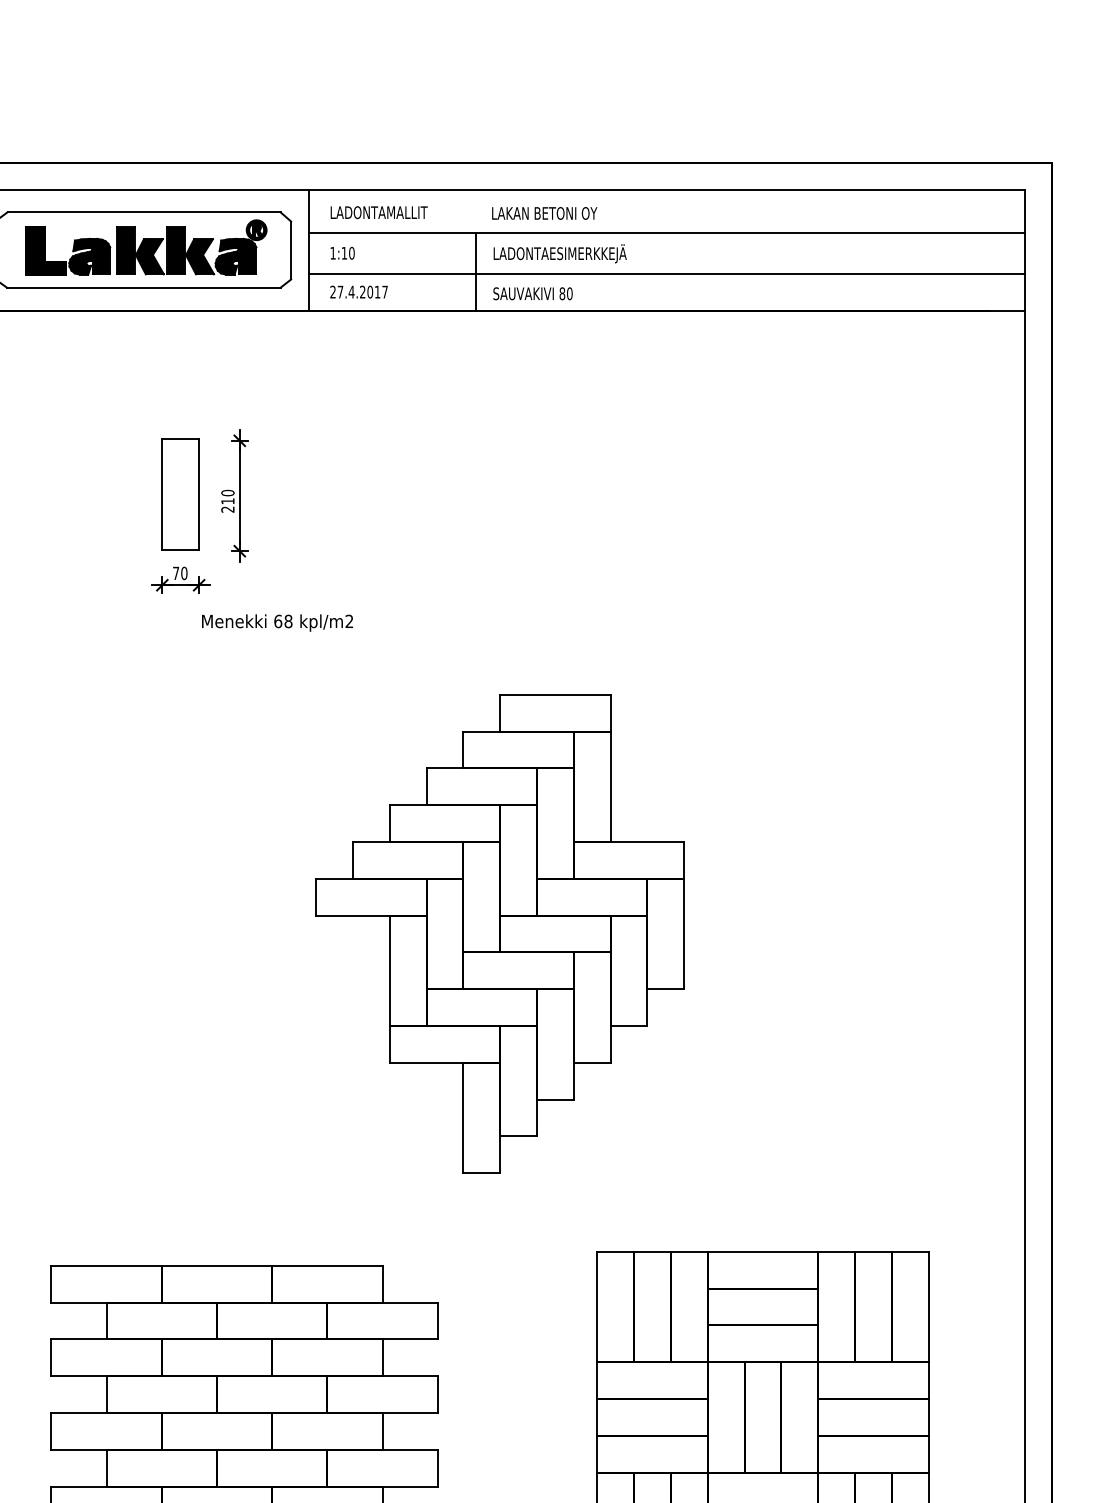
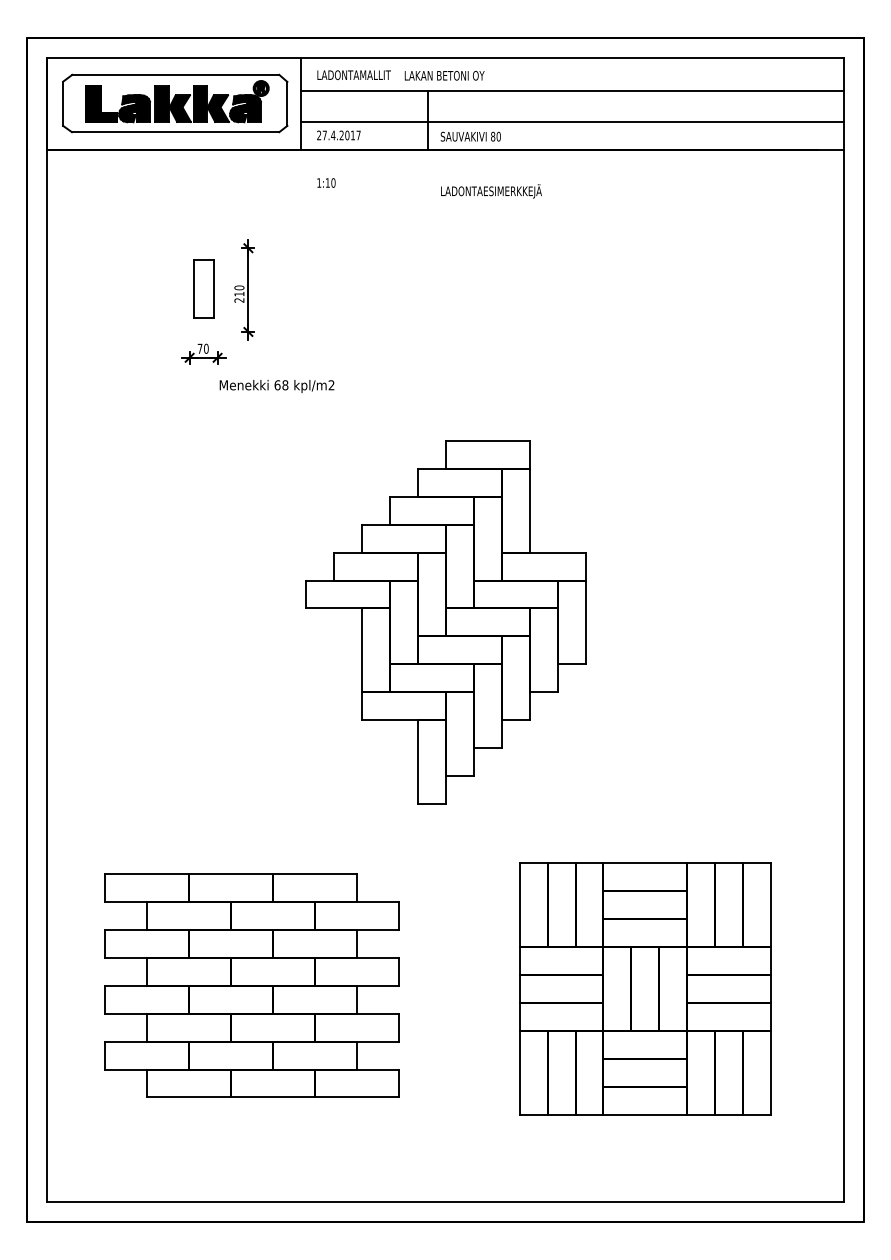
text: (544, 213) -> (444, 75), moved
text: (342, 252) -> (326, 182), moved
text: (560, 253) -> (491, 191), moved
part: (180, 493) -> (203, 288), size x0.7

